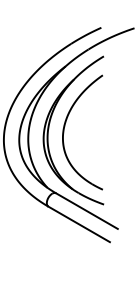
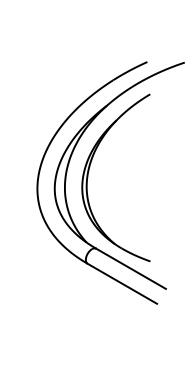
part: (65, 127) -> (106, 174), removed

